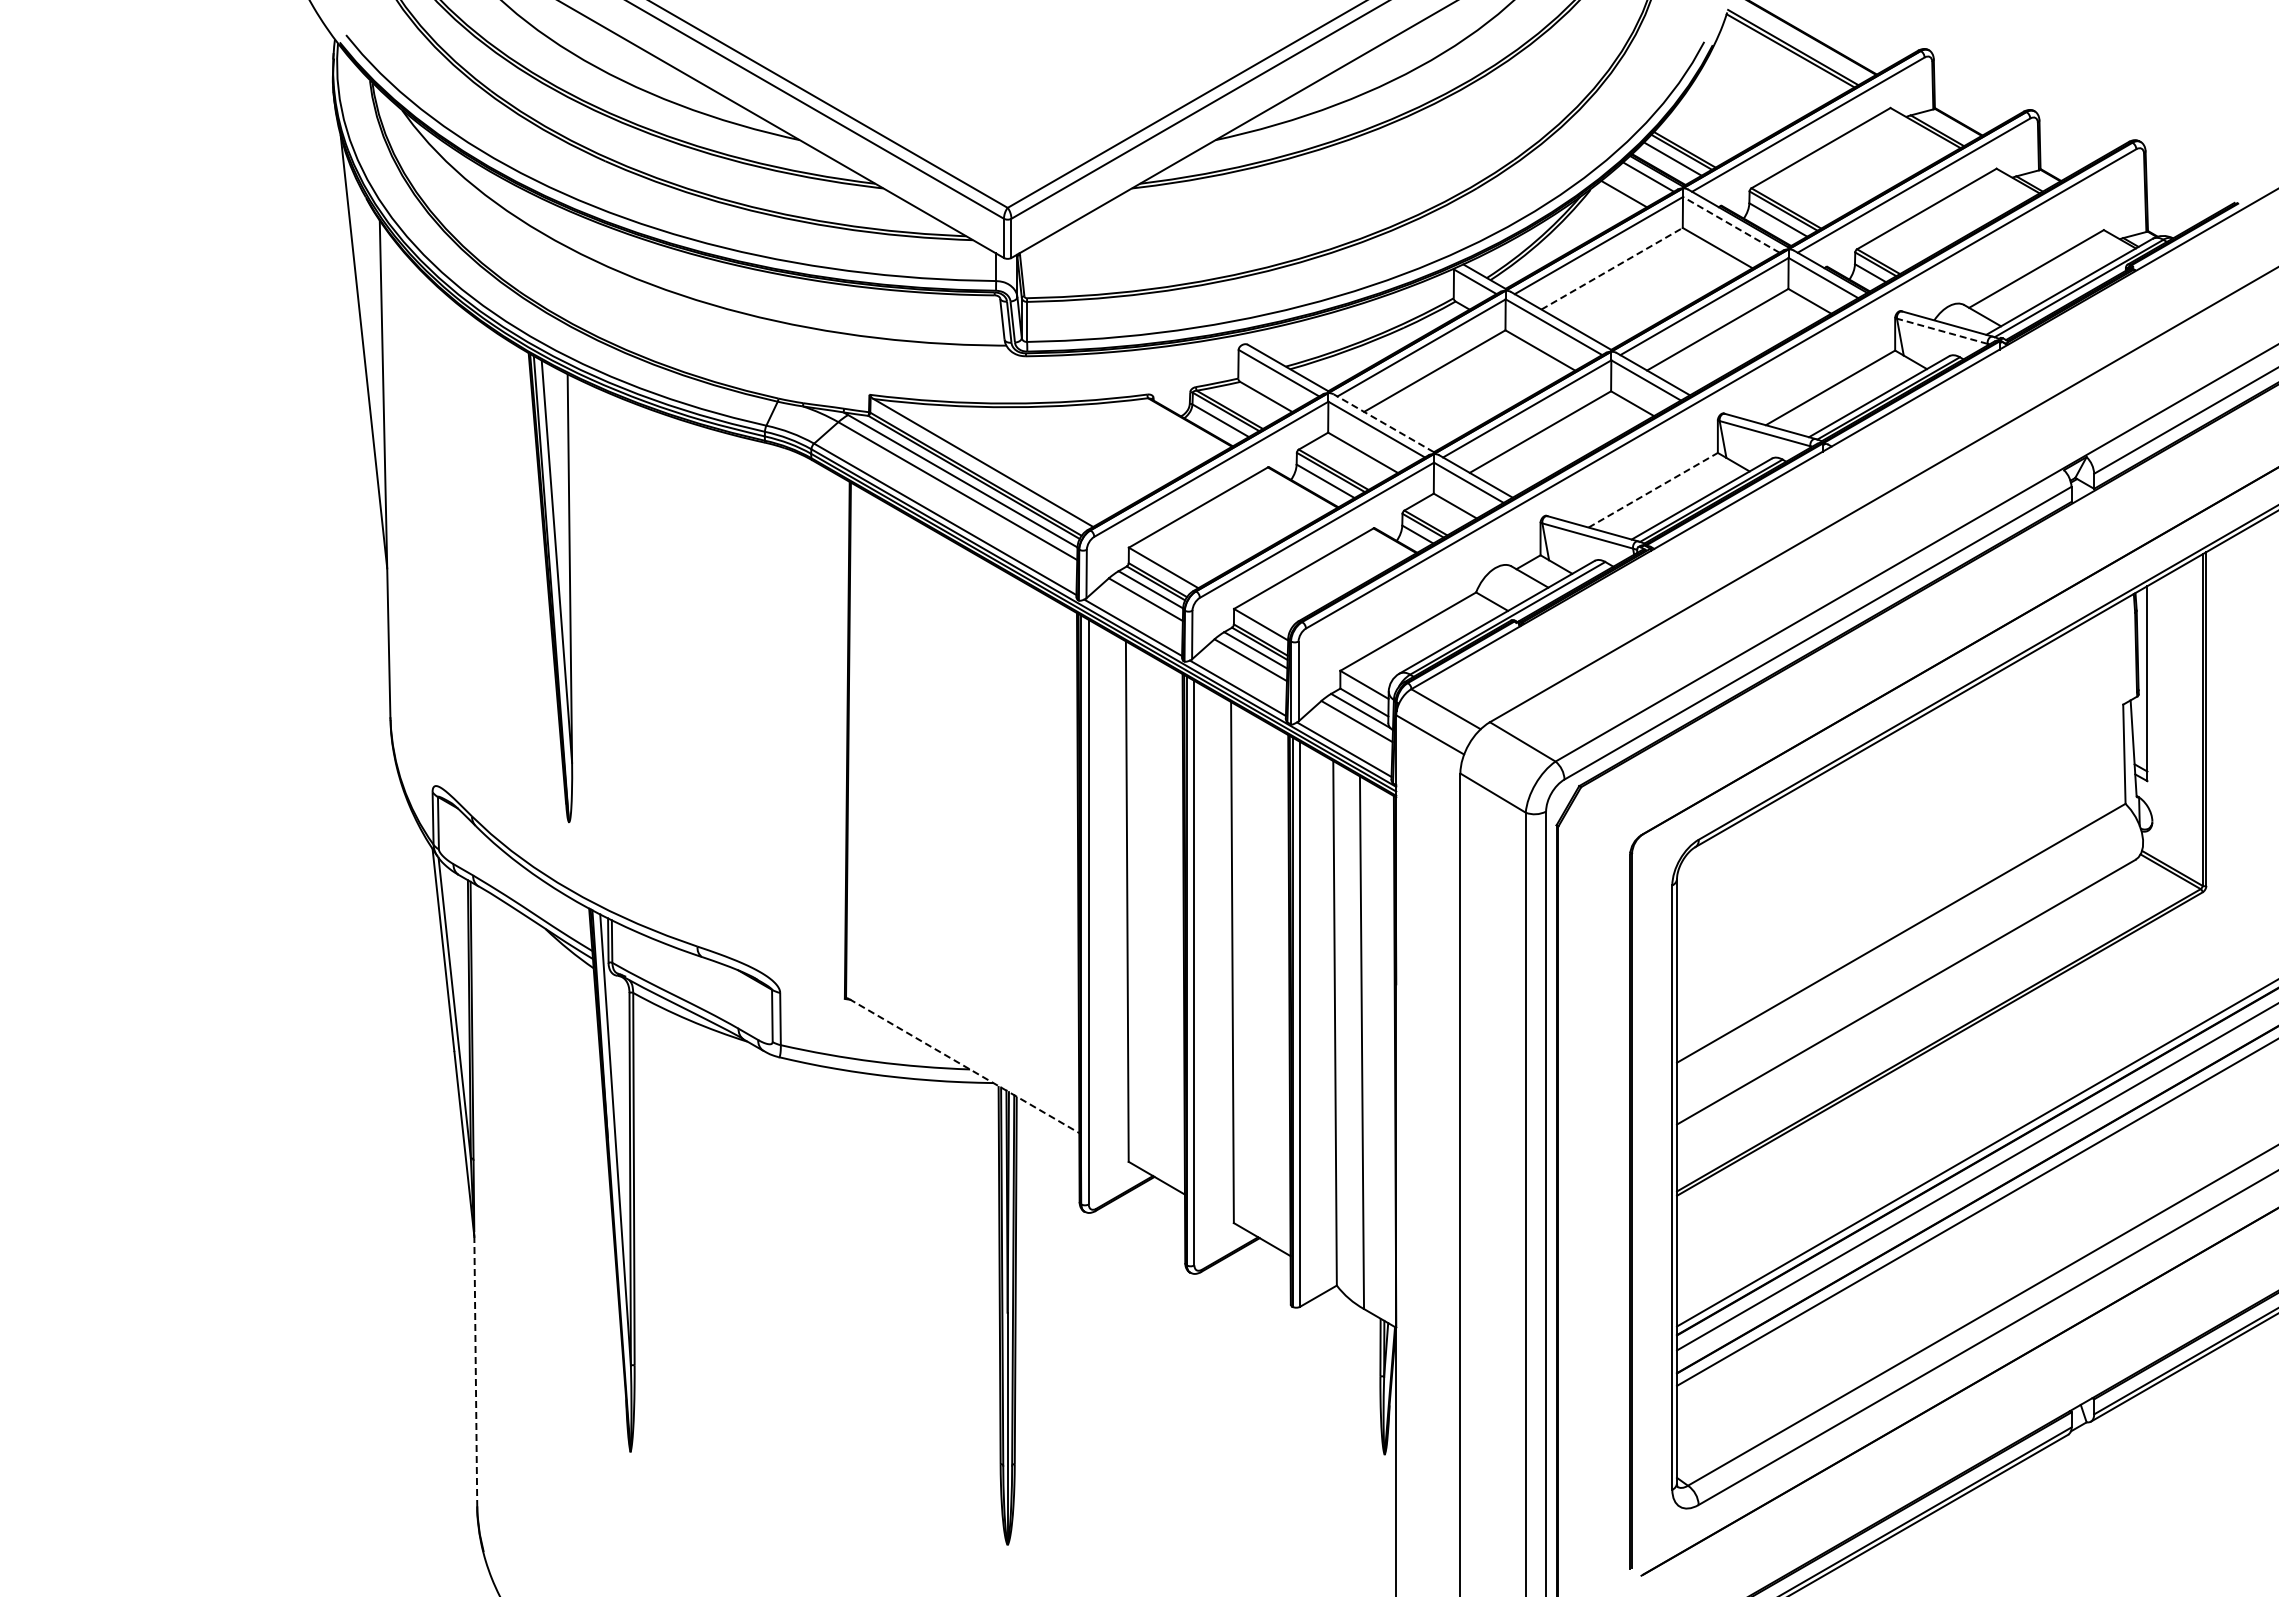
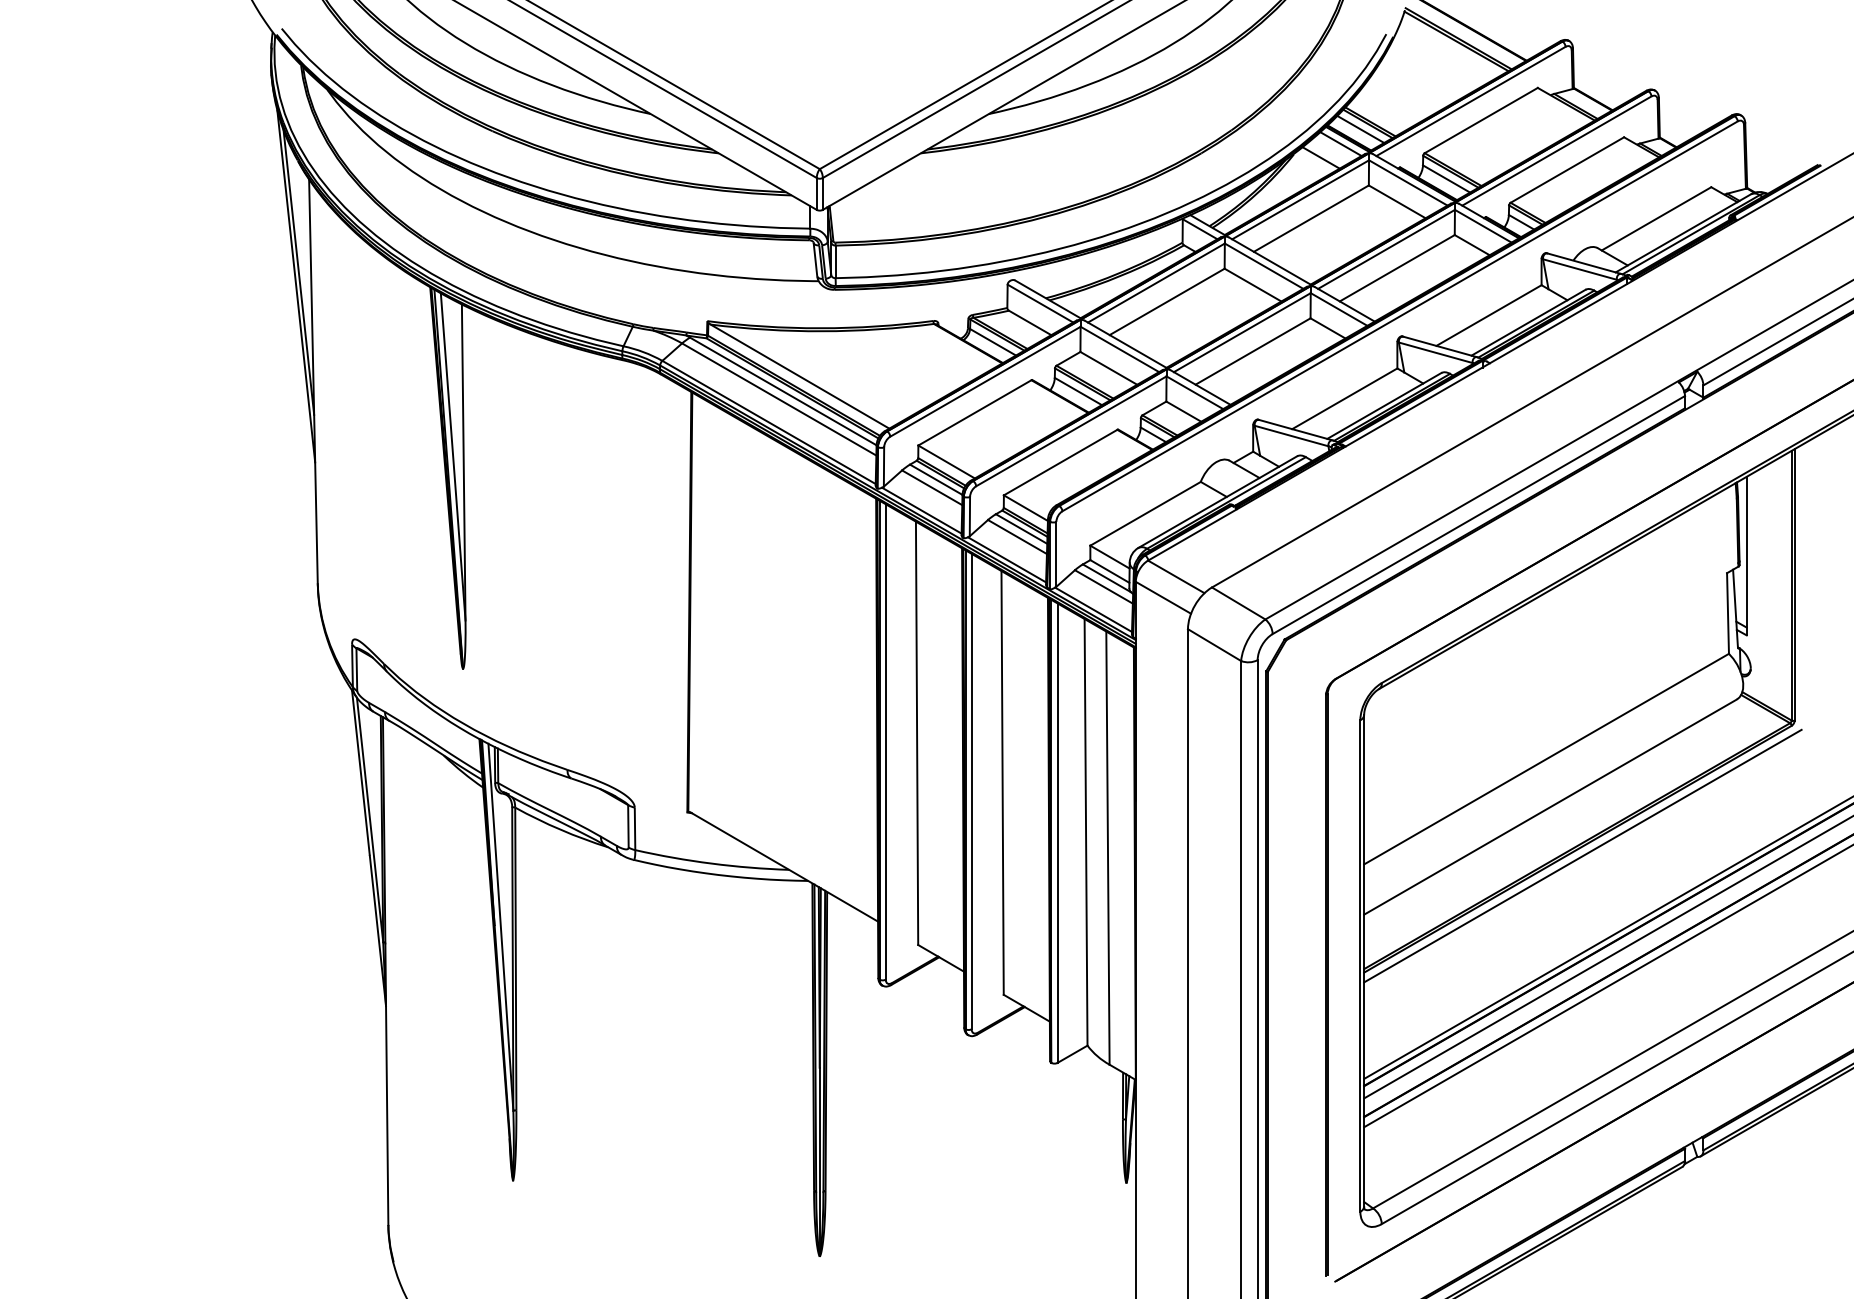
line: (1731, 224) -> (1408, 182), dashed -> solid
line: (1612, 268) -> (1311, 218), dashed -> solid
line: (1941, 331) -> (1579, 269), dashed -> solid
line: (366, 334) -> (298, 272), added
line: (1383, 423) -> (1125, 344), dashed -> solid
line: (1653, 490) -> (1345, 399), dashed -> solid
line: (1945, 1052) -> (1582, 856), added
line: (964, 1066) -> (784, 867), dashed -> solid
line: (475, 1365) -> (386, 1110), dashed -> solid

